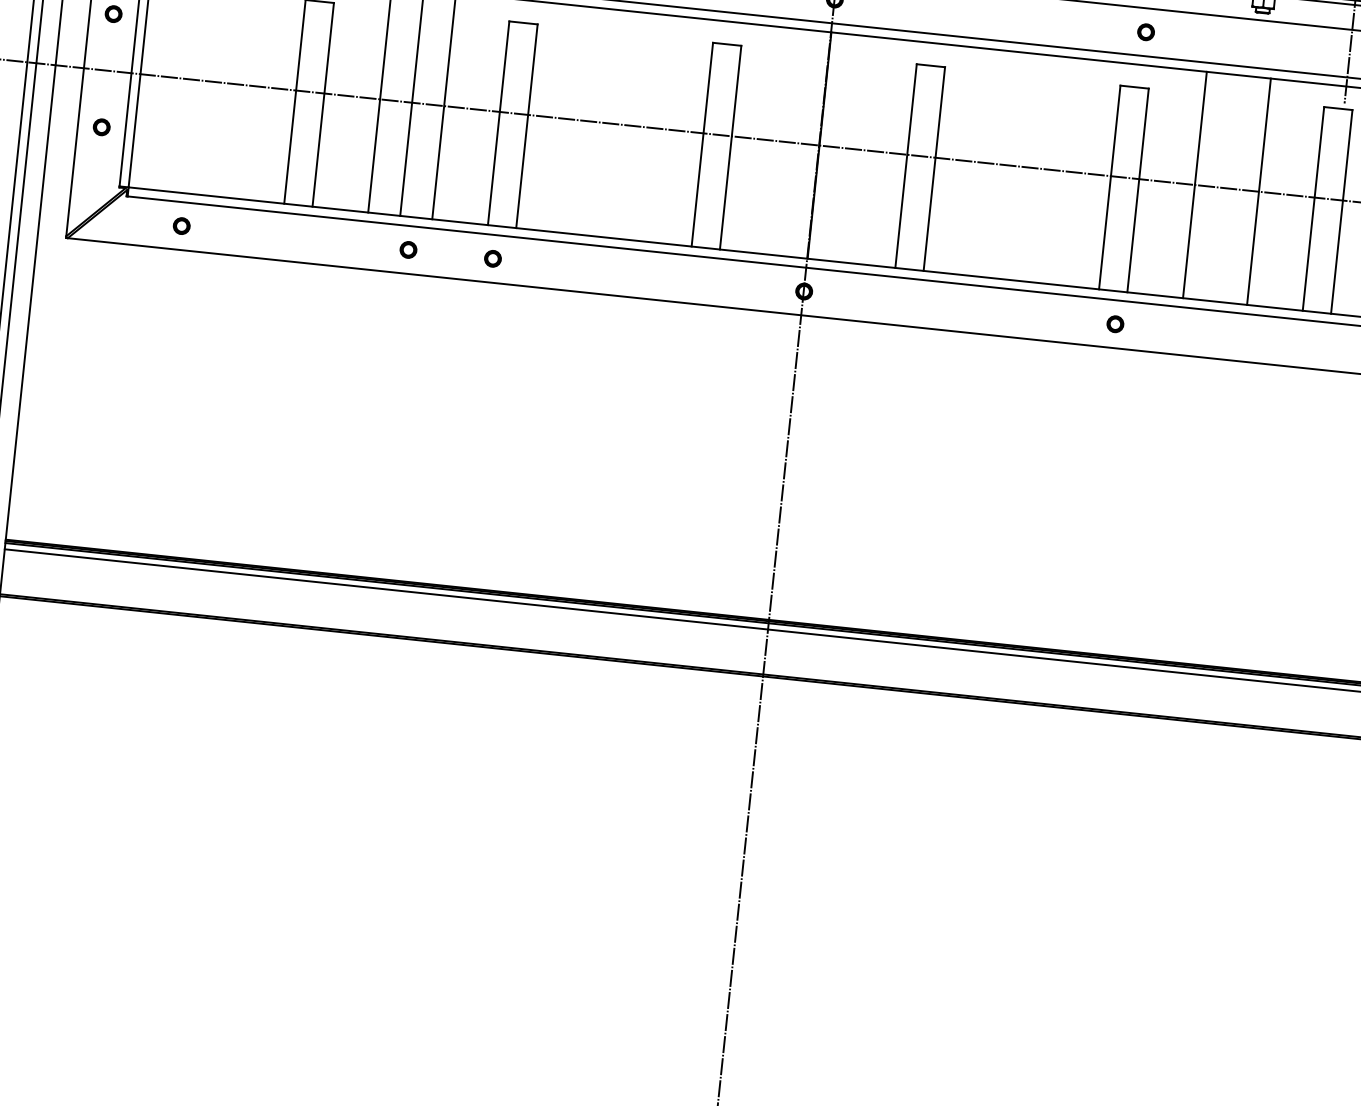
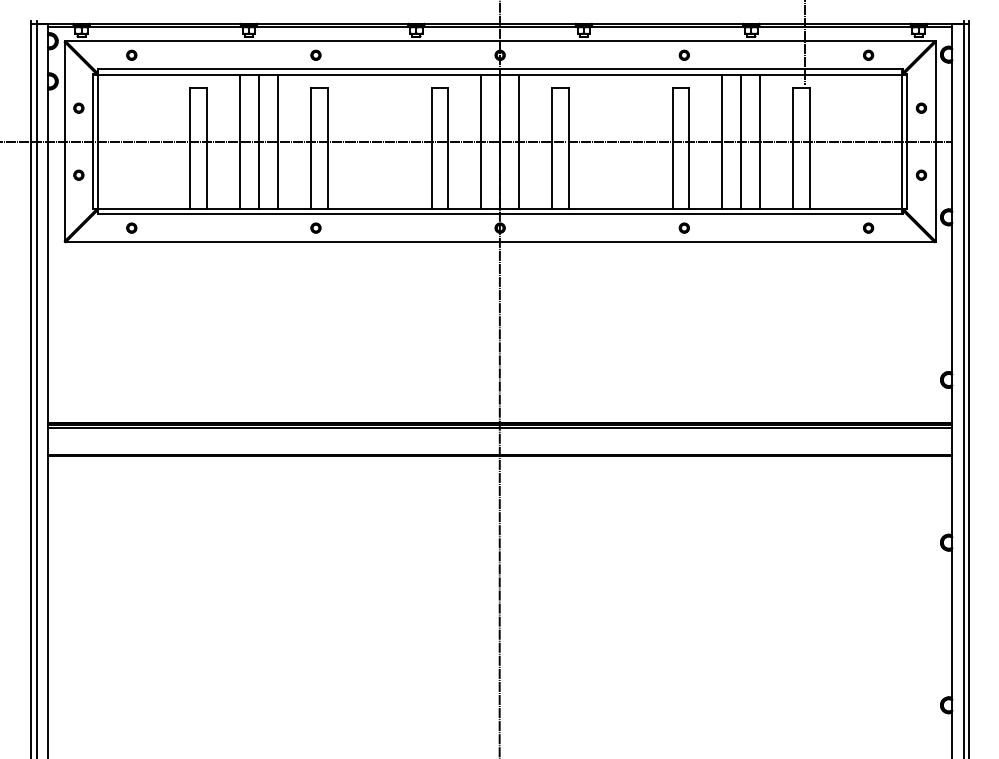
line: (788, 141) -> (481, 141), added
line: (852, 148) -> (519, 141), added
line: (1227, 188) -> (741, 141), added
part: (407, 248) -> (265, 227), removed

